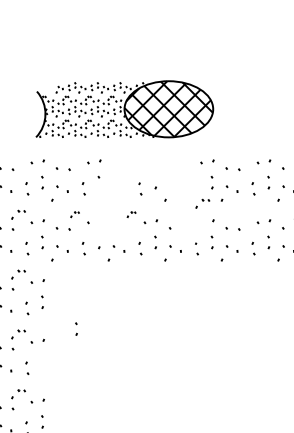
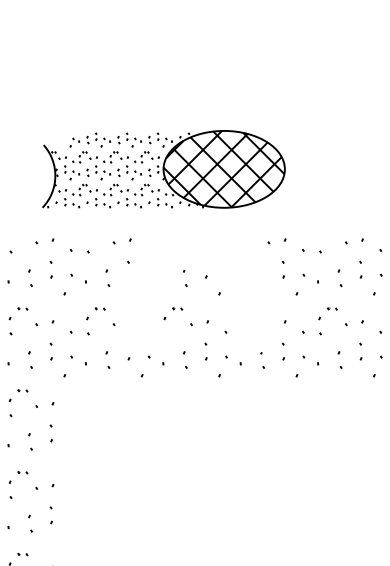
part: (202, 203) -> (327, 313), moved
part: (74, 214) -> (95, 313), size x1.67
part: (131, 214) -> (173, 313), size x1.67
part: (76, 328) -> (51, 514), moved

